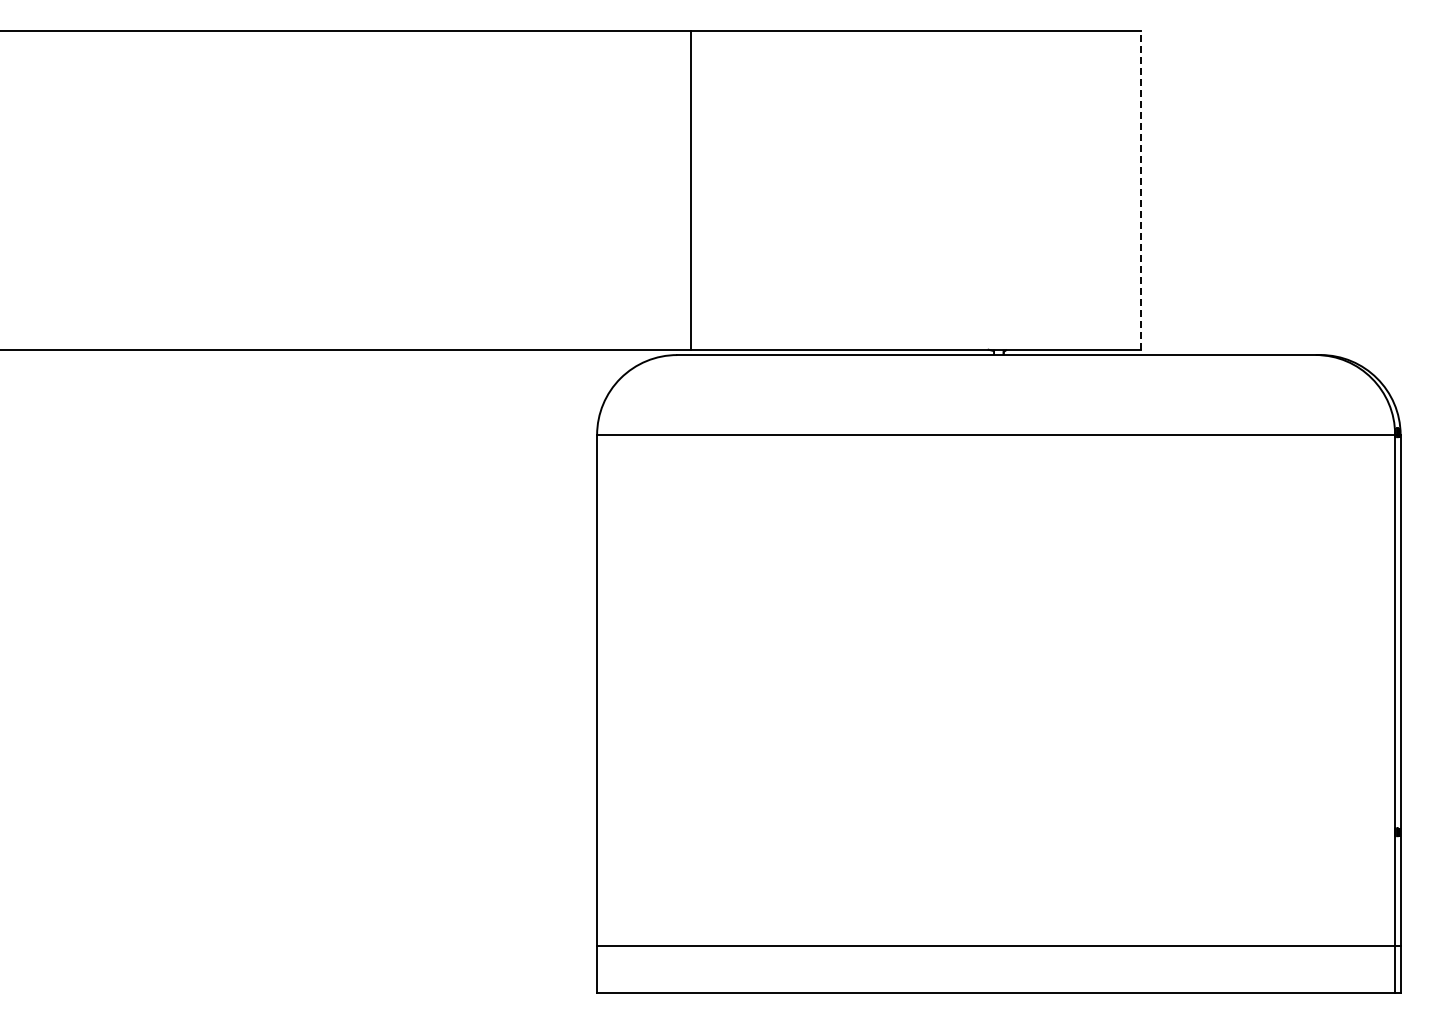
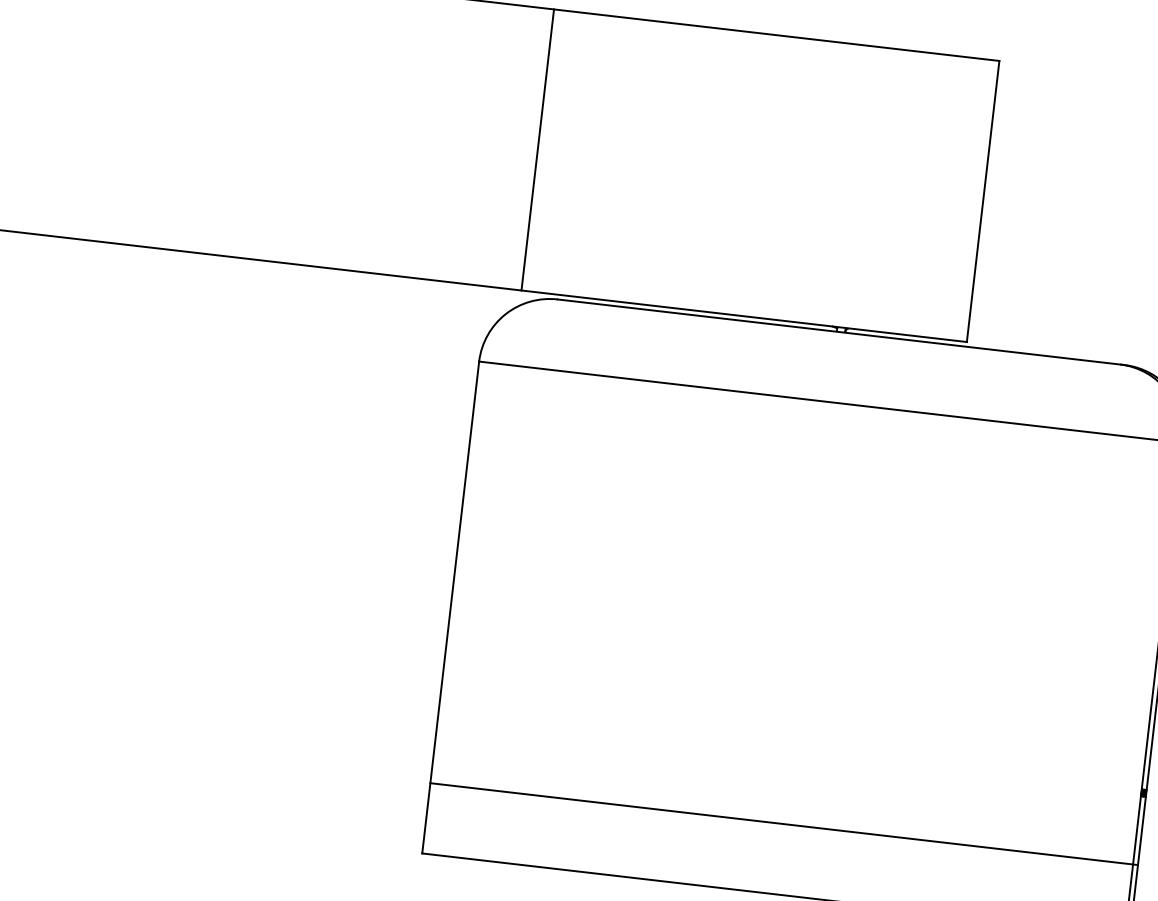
line: (691, 189) -> (537, 149), moved
line: (1141, 190) -> (983, 201), dashed -> solid
line: (998, 945) -> (783, 823), moved

